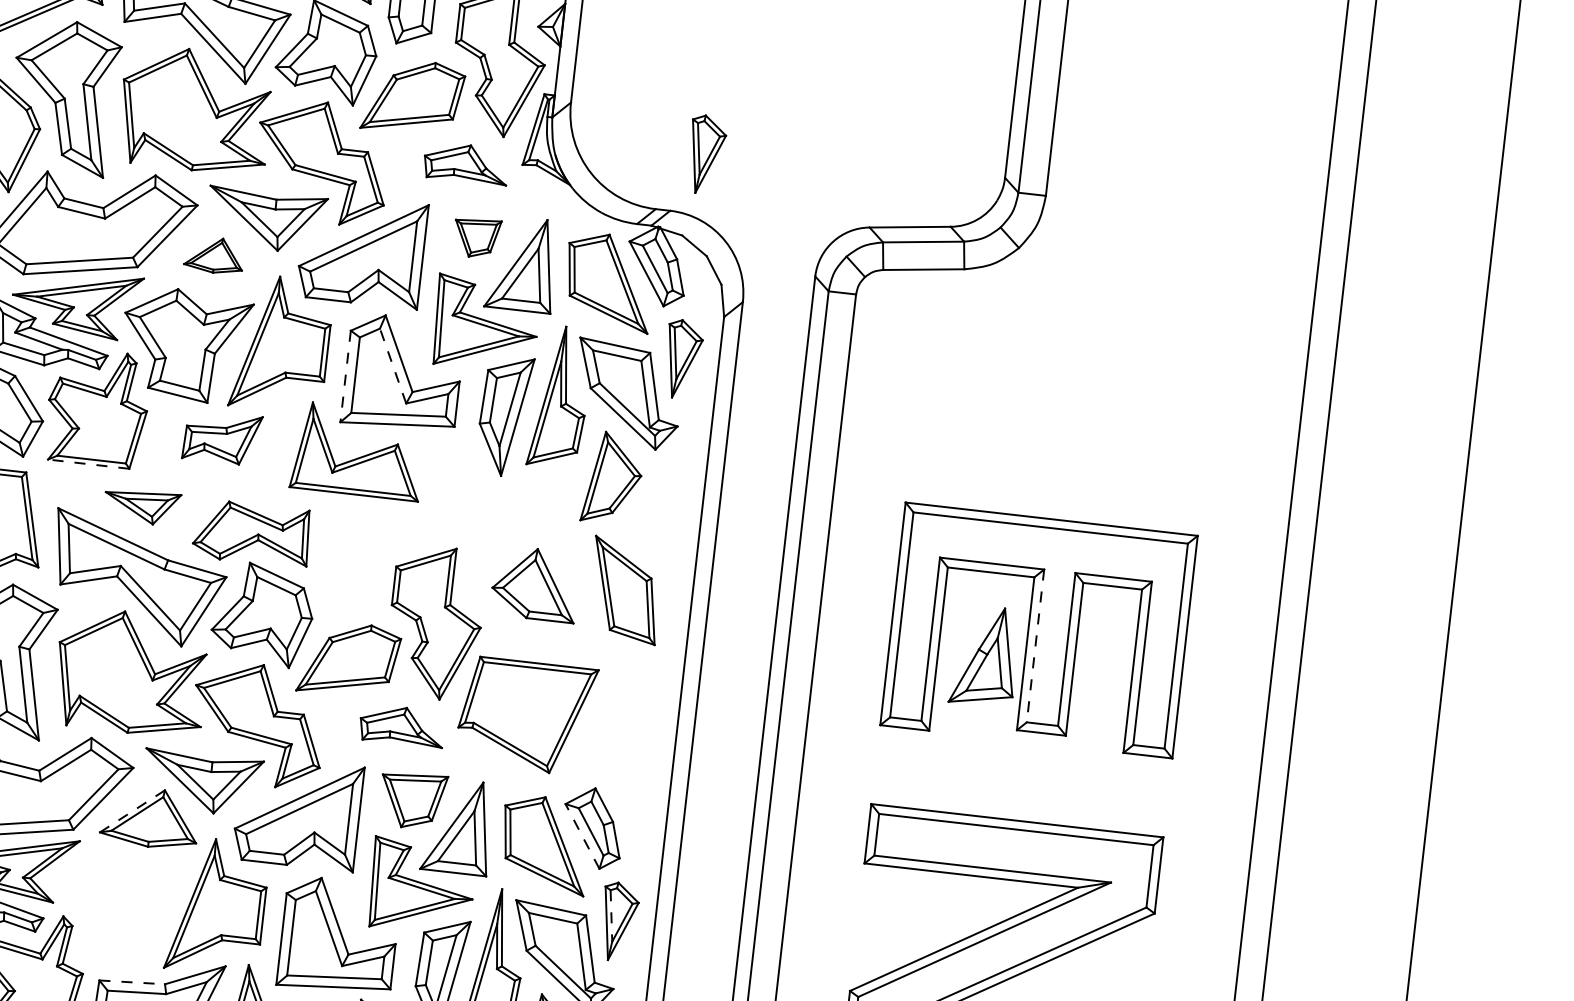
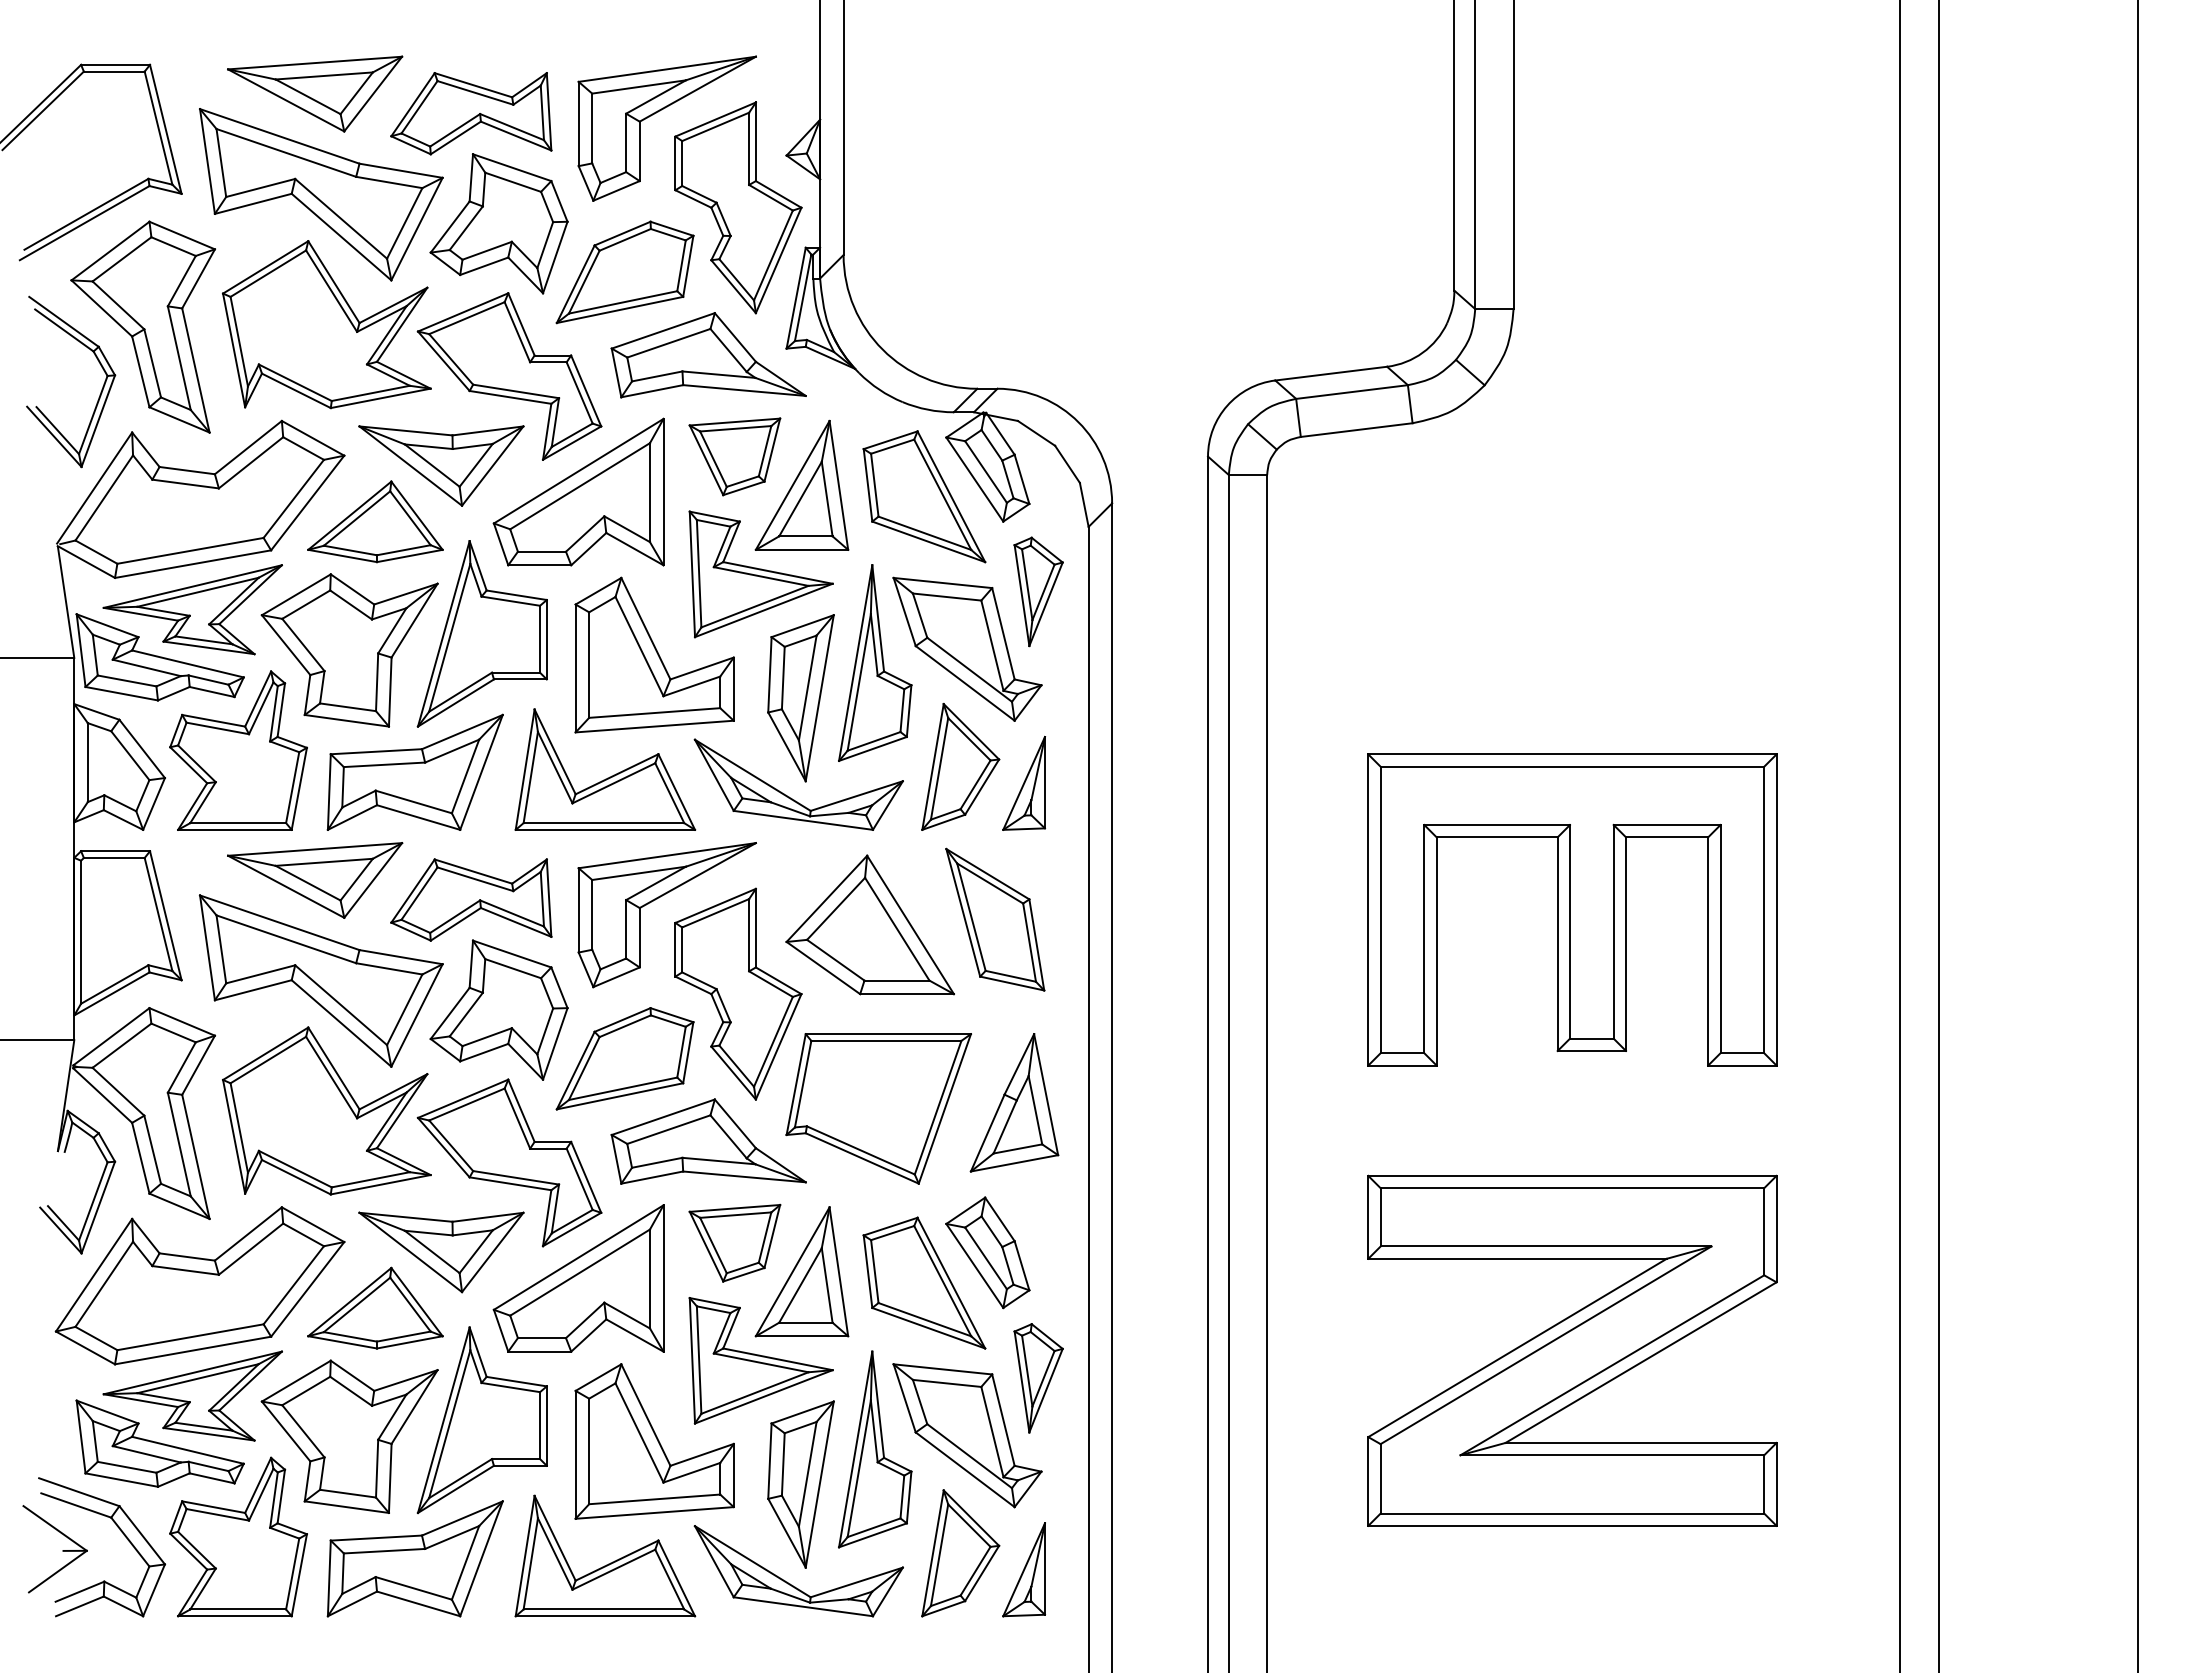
part: (706, 154) -> (1038, 305), removed
part: (466, 163) -> (708, 355), size x1.67
part: (476, 237) -> (734, 456), size x1.43
part: (214, 255) -> (375, 521), size x1.67
line: (393, 365) -> (639, 646), dashed -> solid
line: (345, 376) -> (575, 668), dashed -> solid
part: (221, 437) -> (414, 771), size x1.67
line: (88, 463) -> (234, 829), dashed -> solid
part: (488, 485) -> (789, 796), added
part: (656, 494) -> (1023, 782), added
part: (142, 506) -> (315, 880), size x1.67
part: (385, 548) -> (657, 899), added
part: (534, 583) -> (869, 924), size x1.43
line: (1035, 645) -> (1570, 931), dashed -> solid
part: (985, 655) -> (1014, 1102), moved
part: (402, 725) -> (708, 1141), size x1.67
line: (132, 811) -> (349, 1302), dashed -> solid
line: (582, 836) -> (974, 1265), dashed -> solid
part: (121, 907) -> (349, 1436), added
line: (611, 916) -> (1027, 1371), dashed -> solid
line: (132, 982) -> (376, 1538), dashed -> solid

